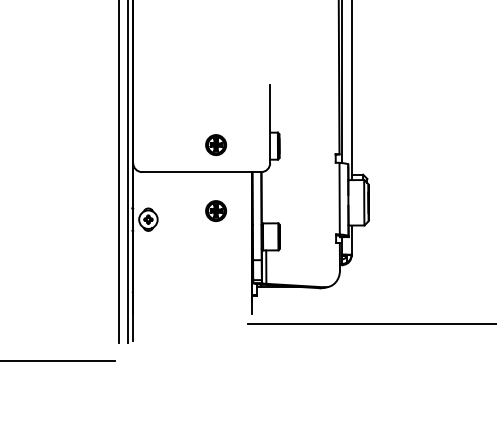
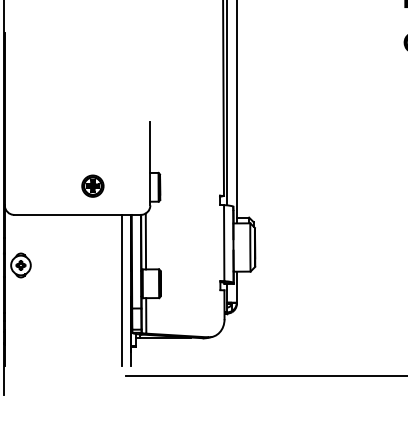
line: (265, 196) -> (145, 240), added
part: (216, 210) -> (93, 255), removed
line: (243, 243) -> (122, 290), added

